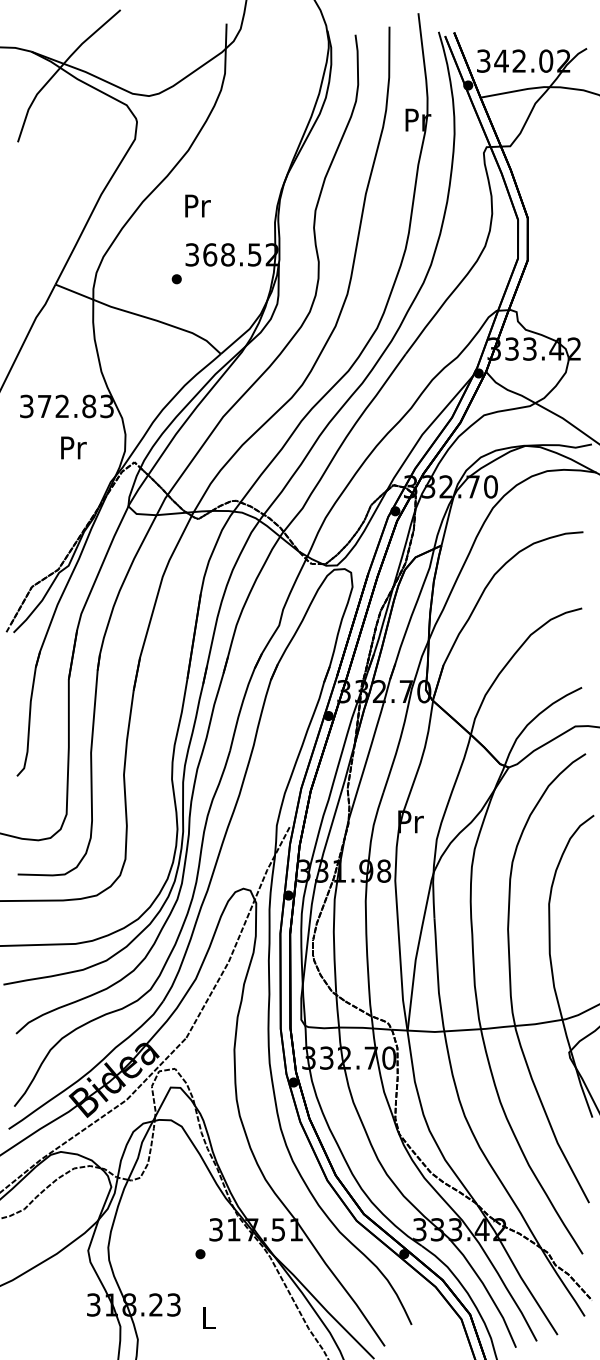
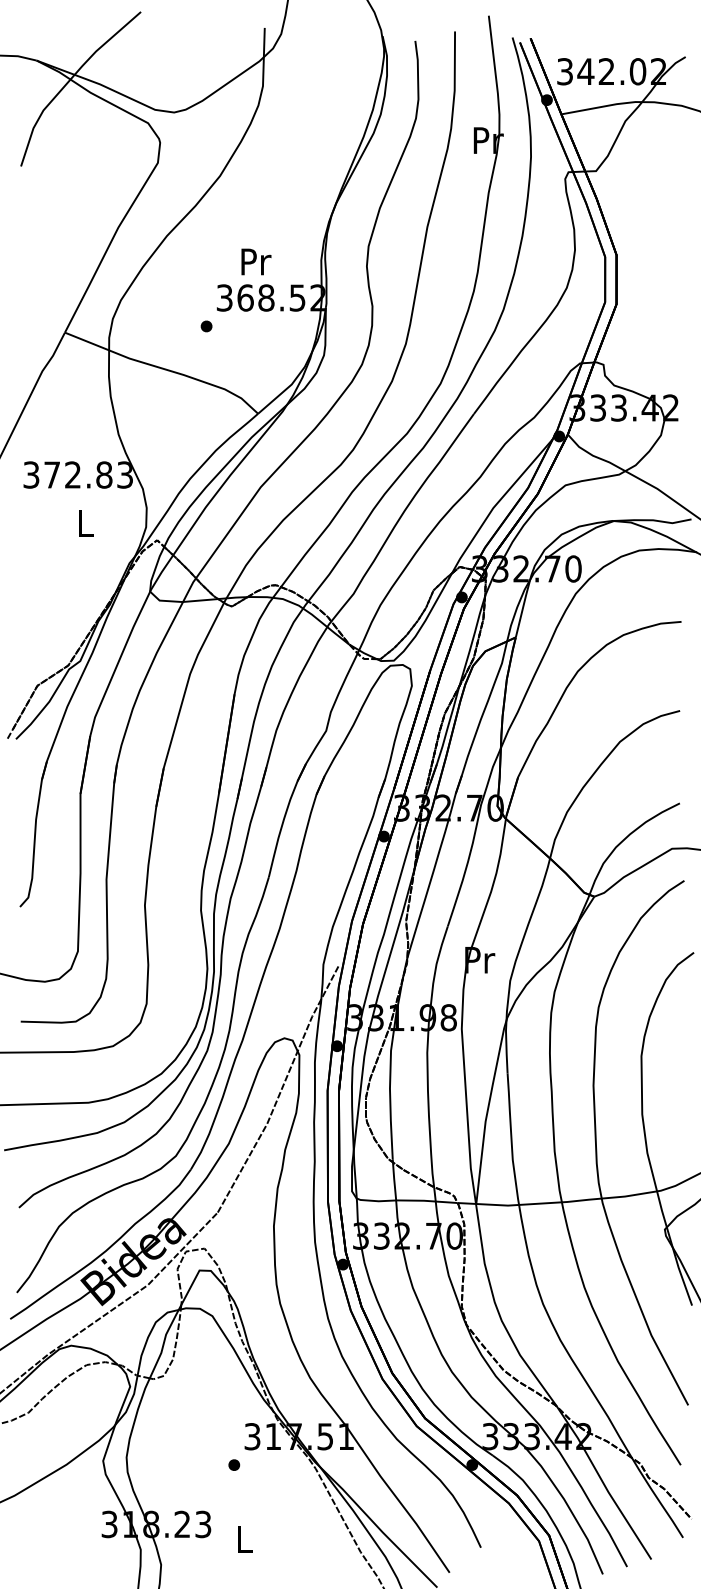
text: (198, 205) -> (256, 261), moved
text: (73, 447) -> (86, 523), Pr -> L

